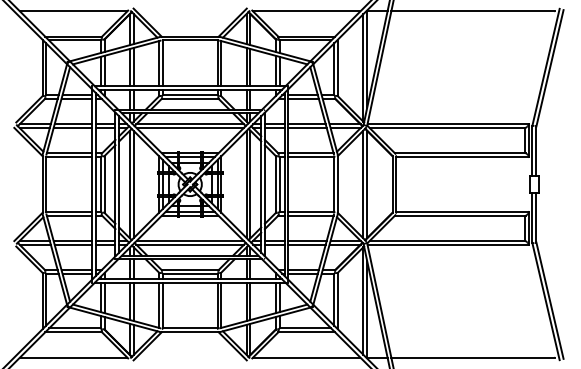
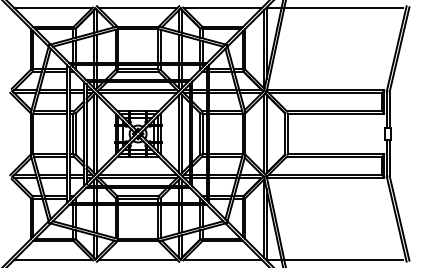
line: (190, 11) -> (138, 8), added
line: (190, 357) -> (138, 259), added

